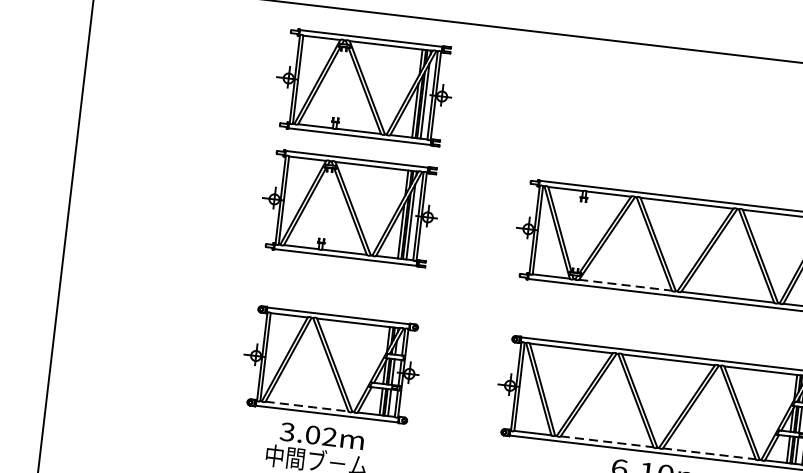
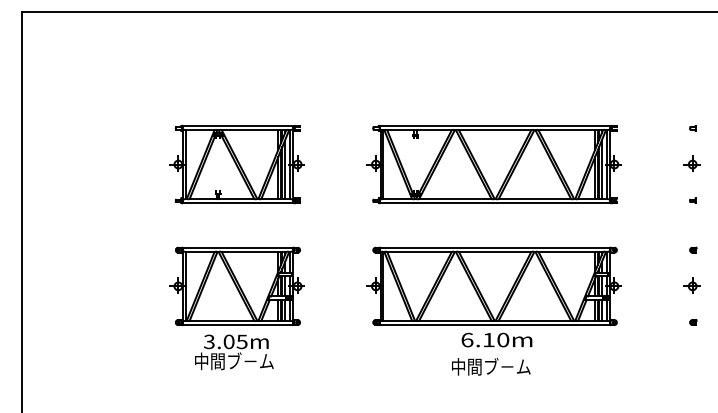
part: (363, 87) -> (236, 70), removed
line: (625, 284) -> (455, 198), dashed -> solid
line: (307, 406) -> (222, 320), dashed -> solid
text: (328, 436) -> (241, 341), 3.02m -> 3.05m
line: (607, 441) -> (455, 320), dashed -> solid
line: (710, 453) -> (535, 320), dashed -> solid

